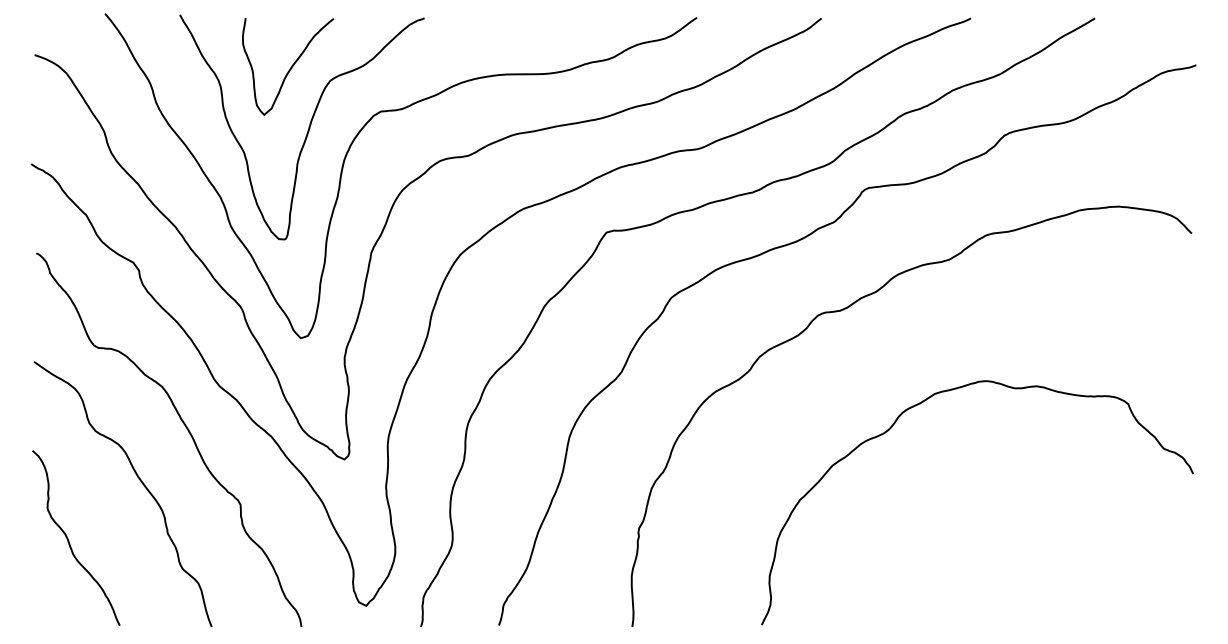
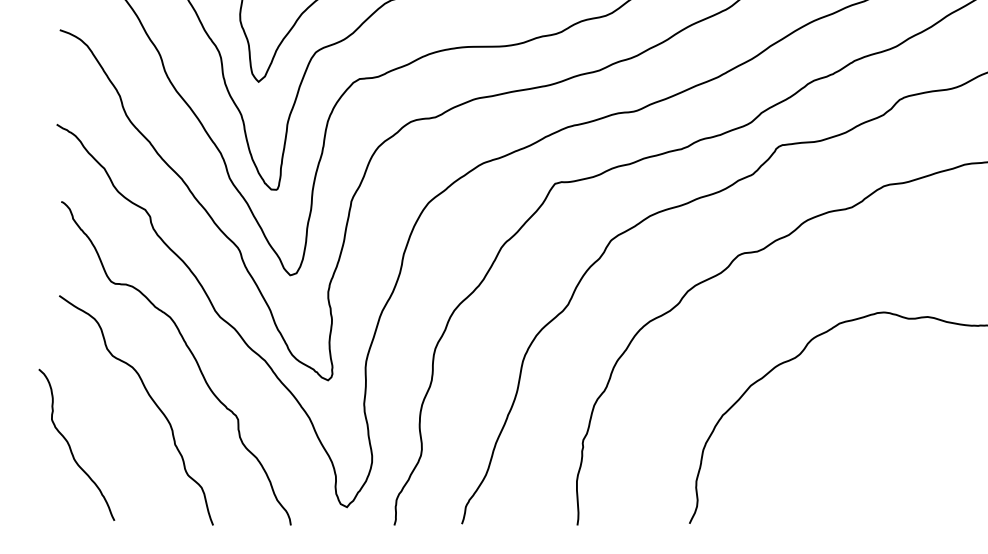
curve: (69, 540) -> (70, 447), moved

